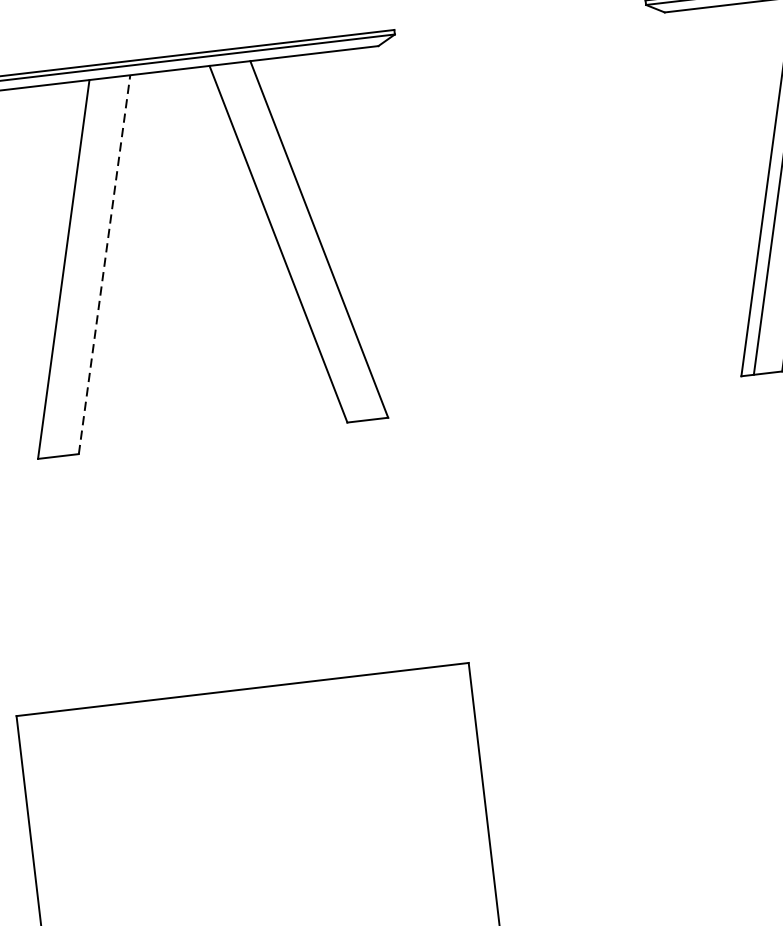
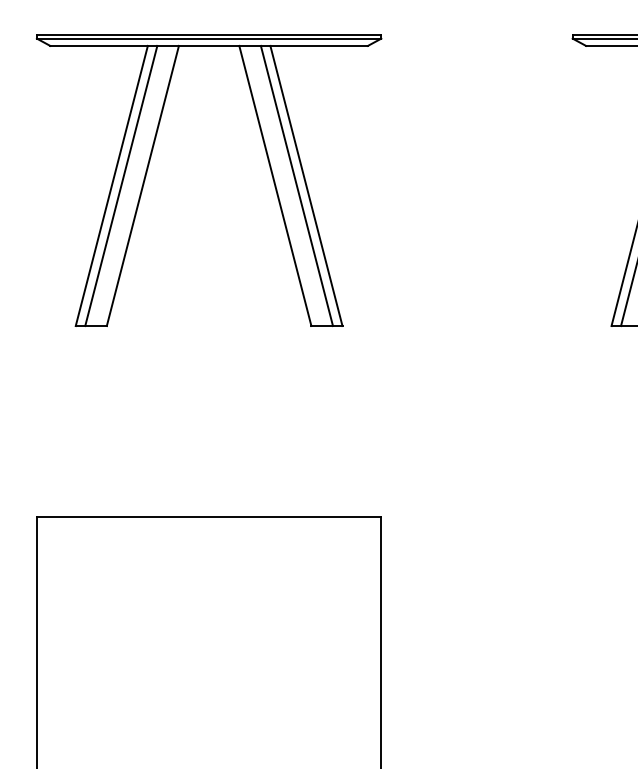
line: (306, 240) -> (296, 185), added
line: (103, 264) -> (142, 185), dashed -> solid
line: (76, 267) -> (121, 185), added

